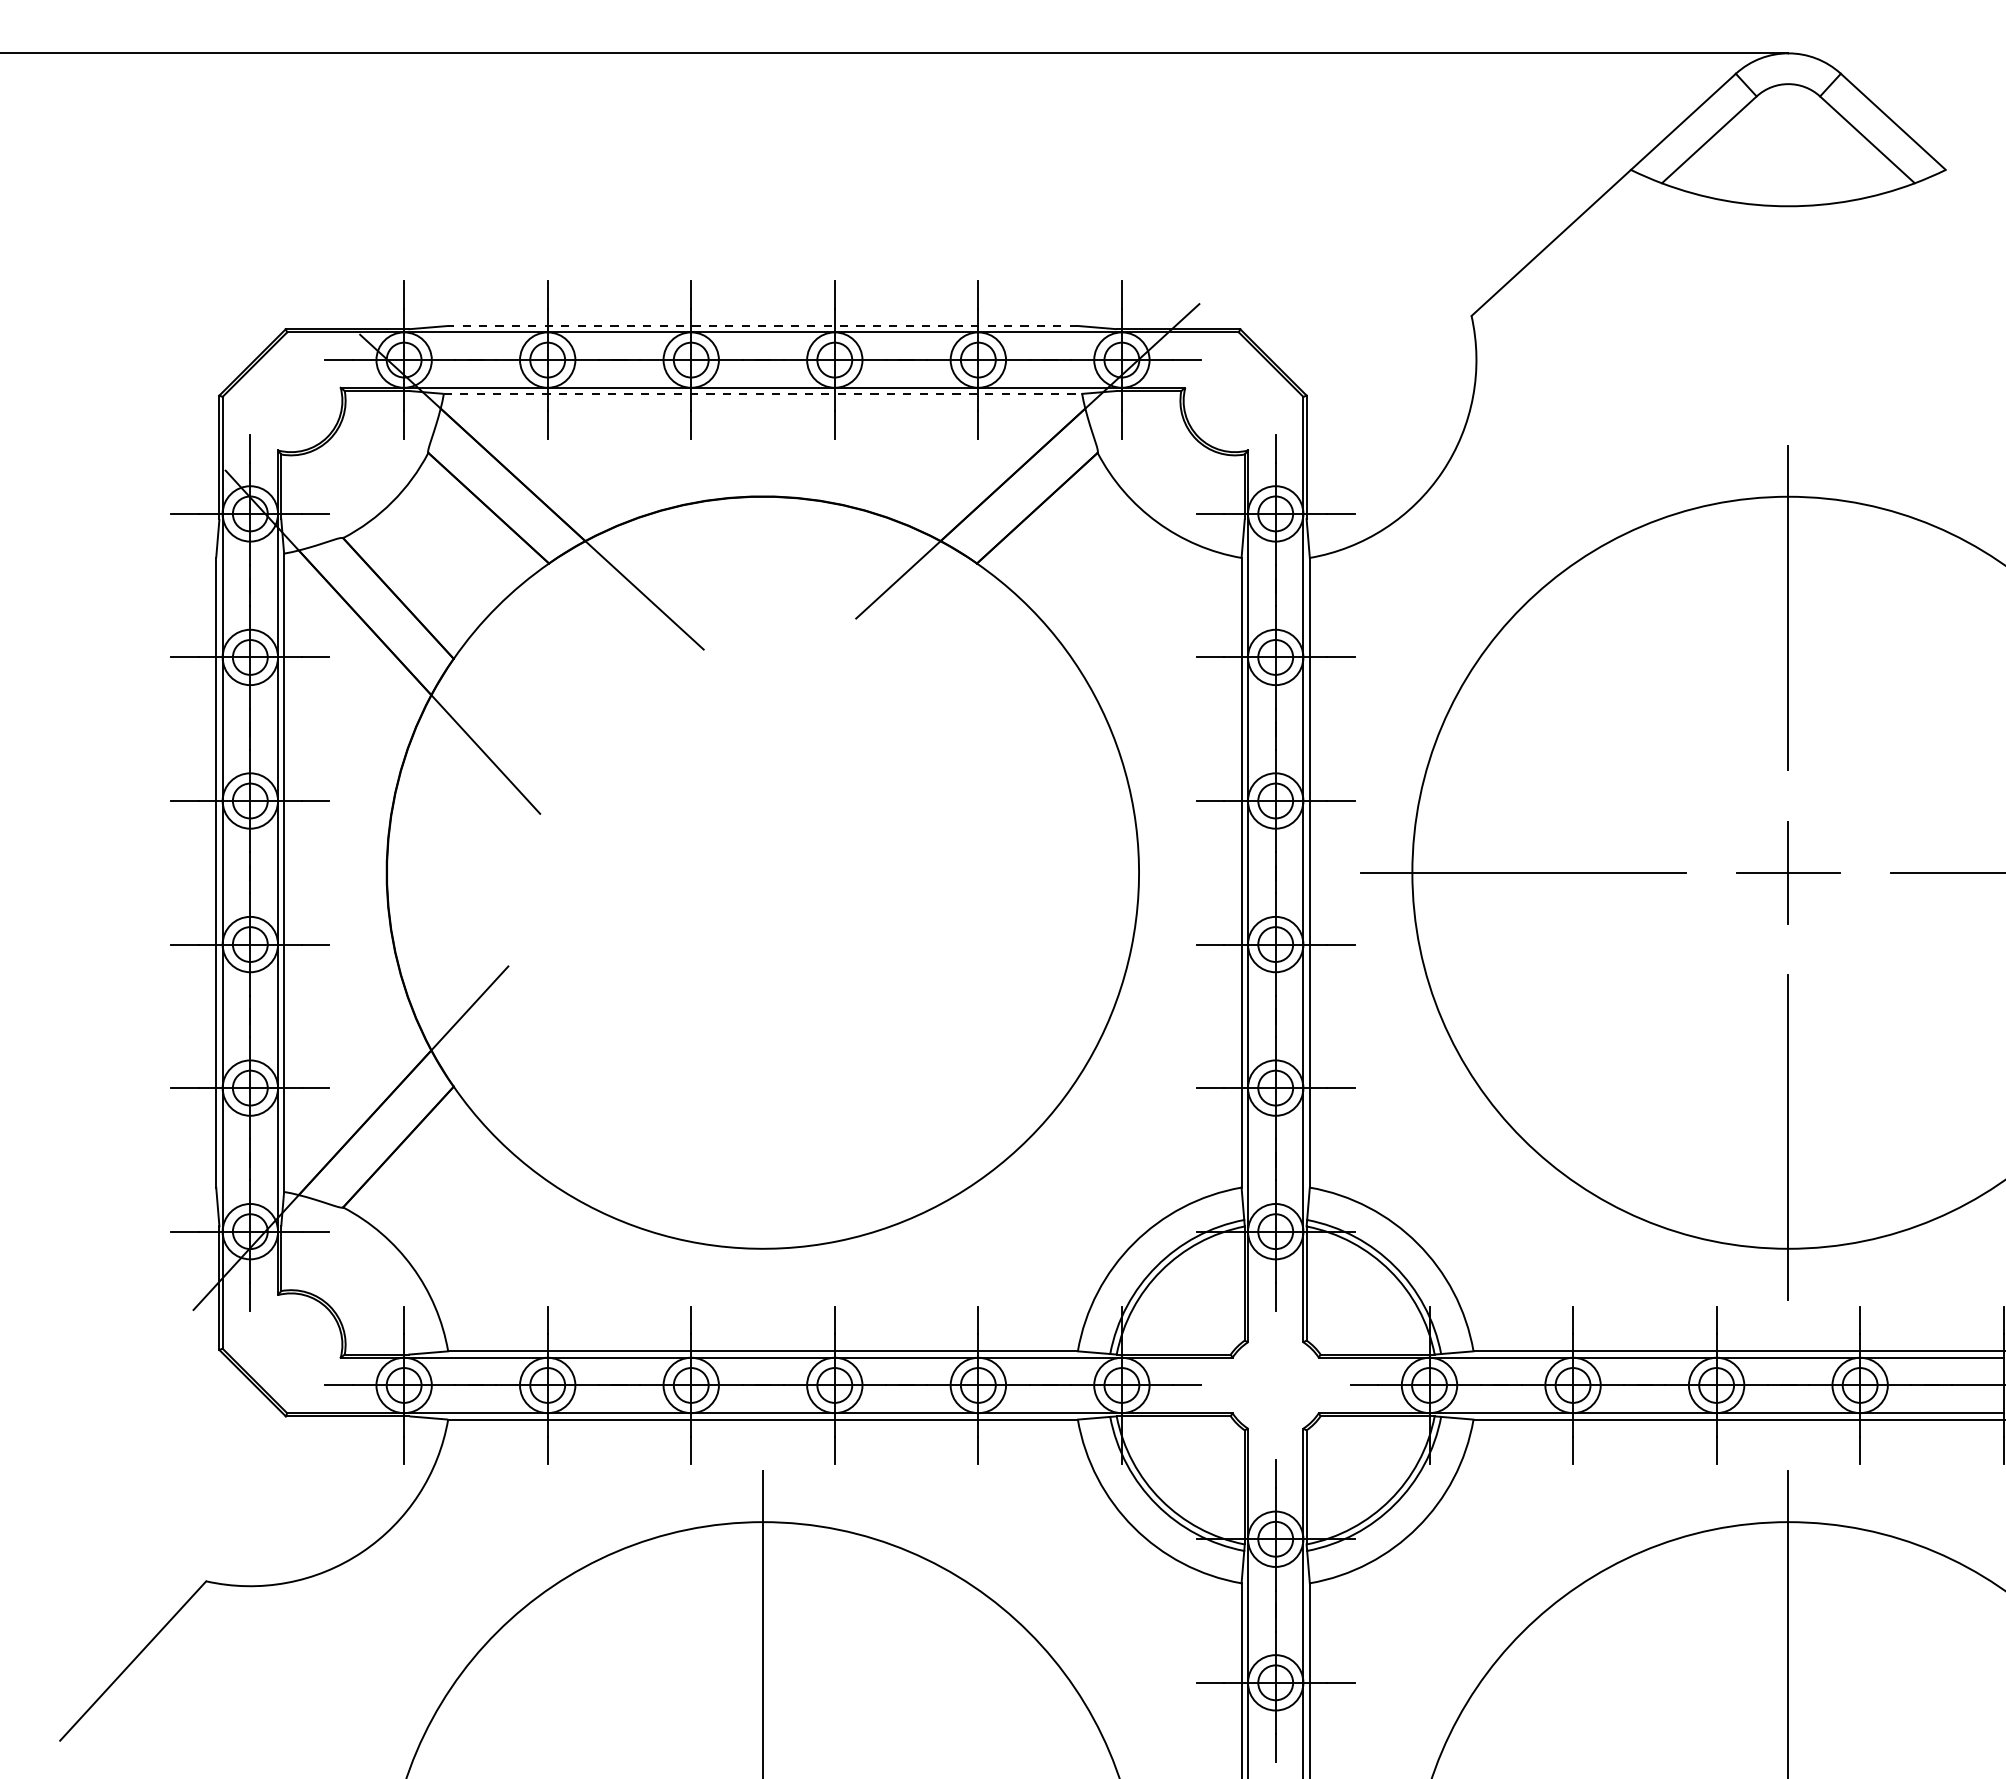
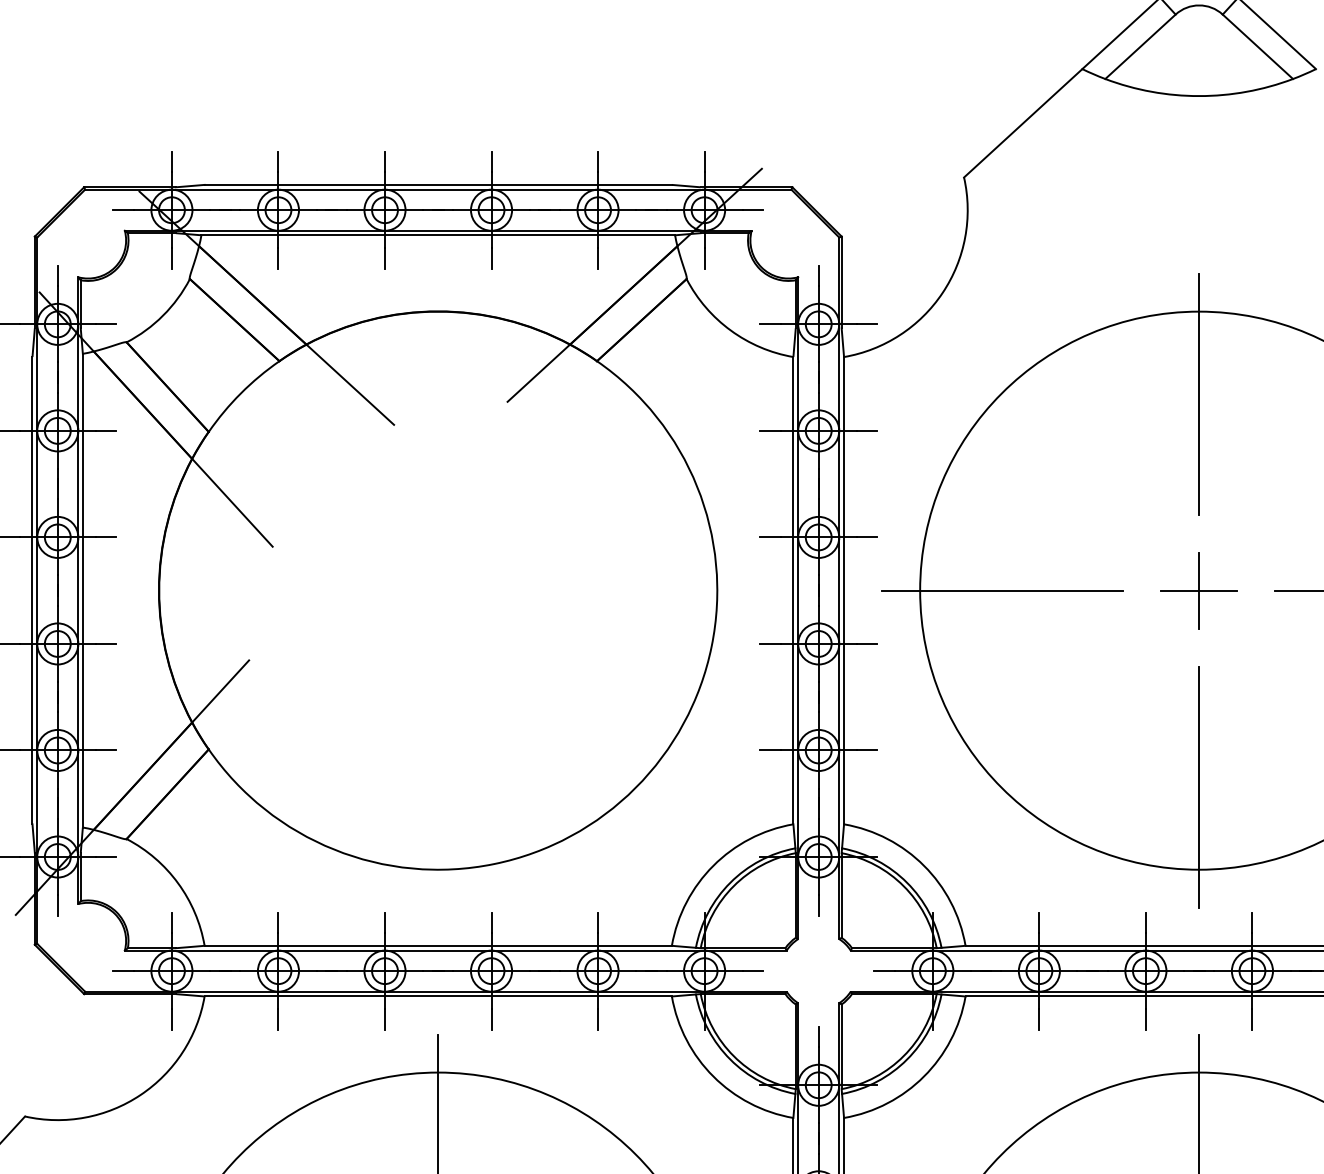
line: (763, 325) -> (438, 184), dashed -> solid
line: (763, 393) -> (438, 235), dashed -> solid

